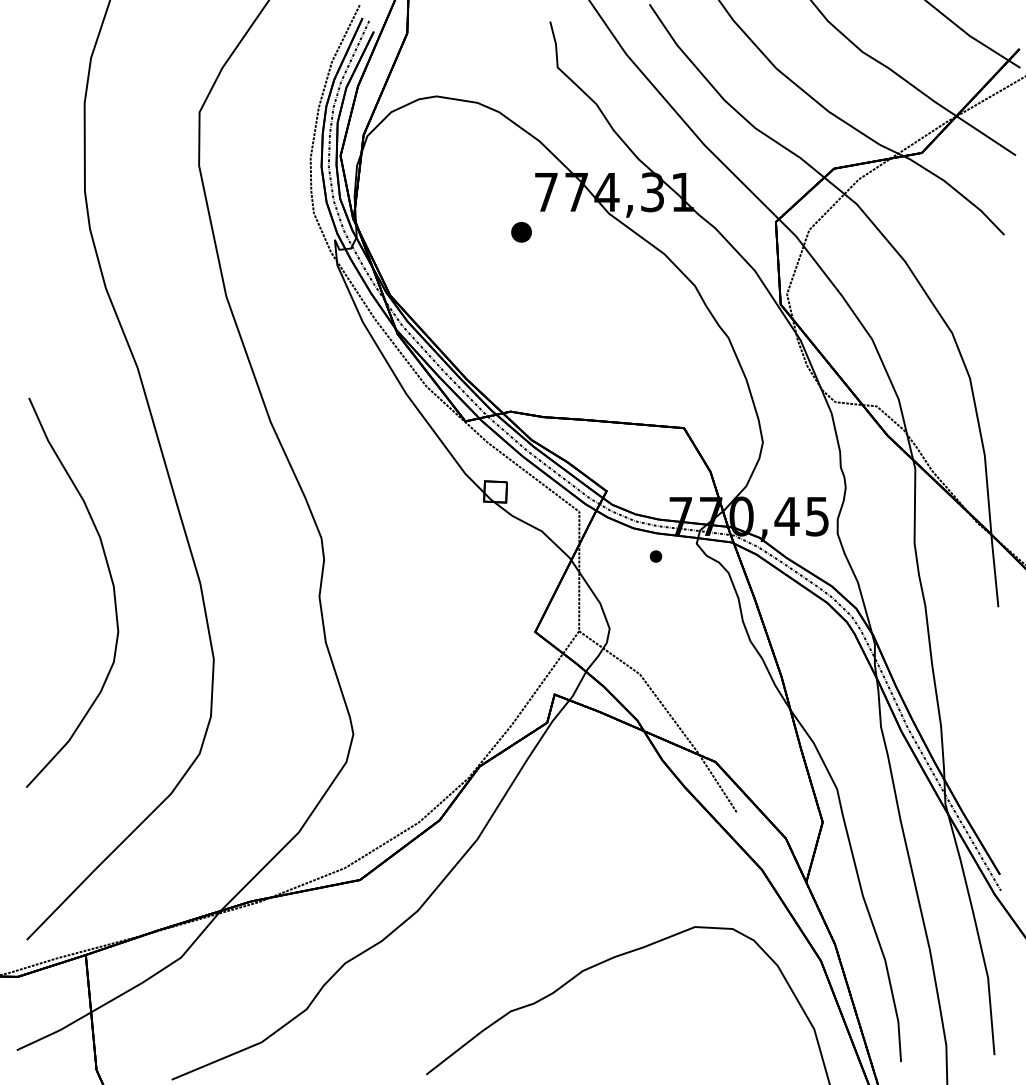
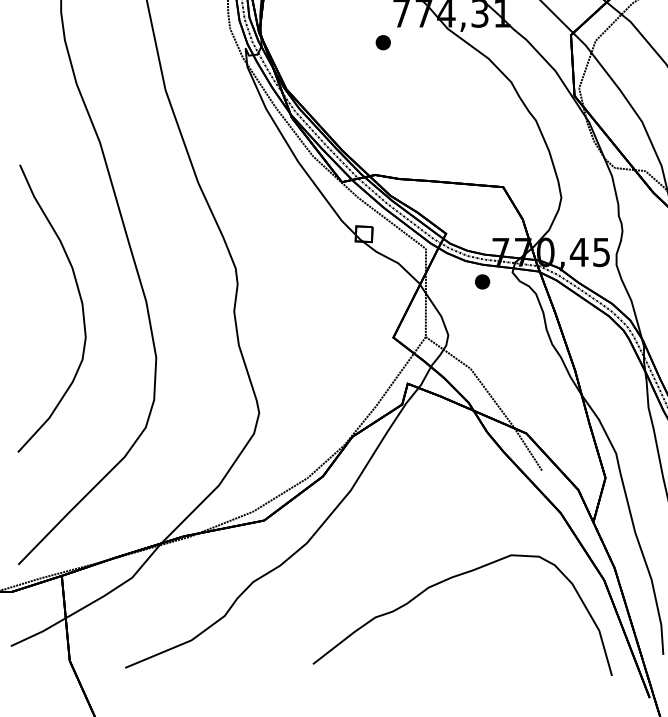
part: (655, 556) -> (482, 281), size x1.67

